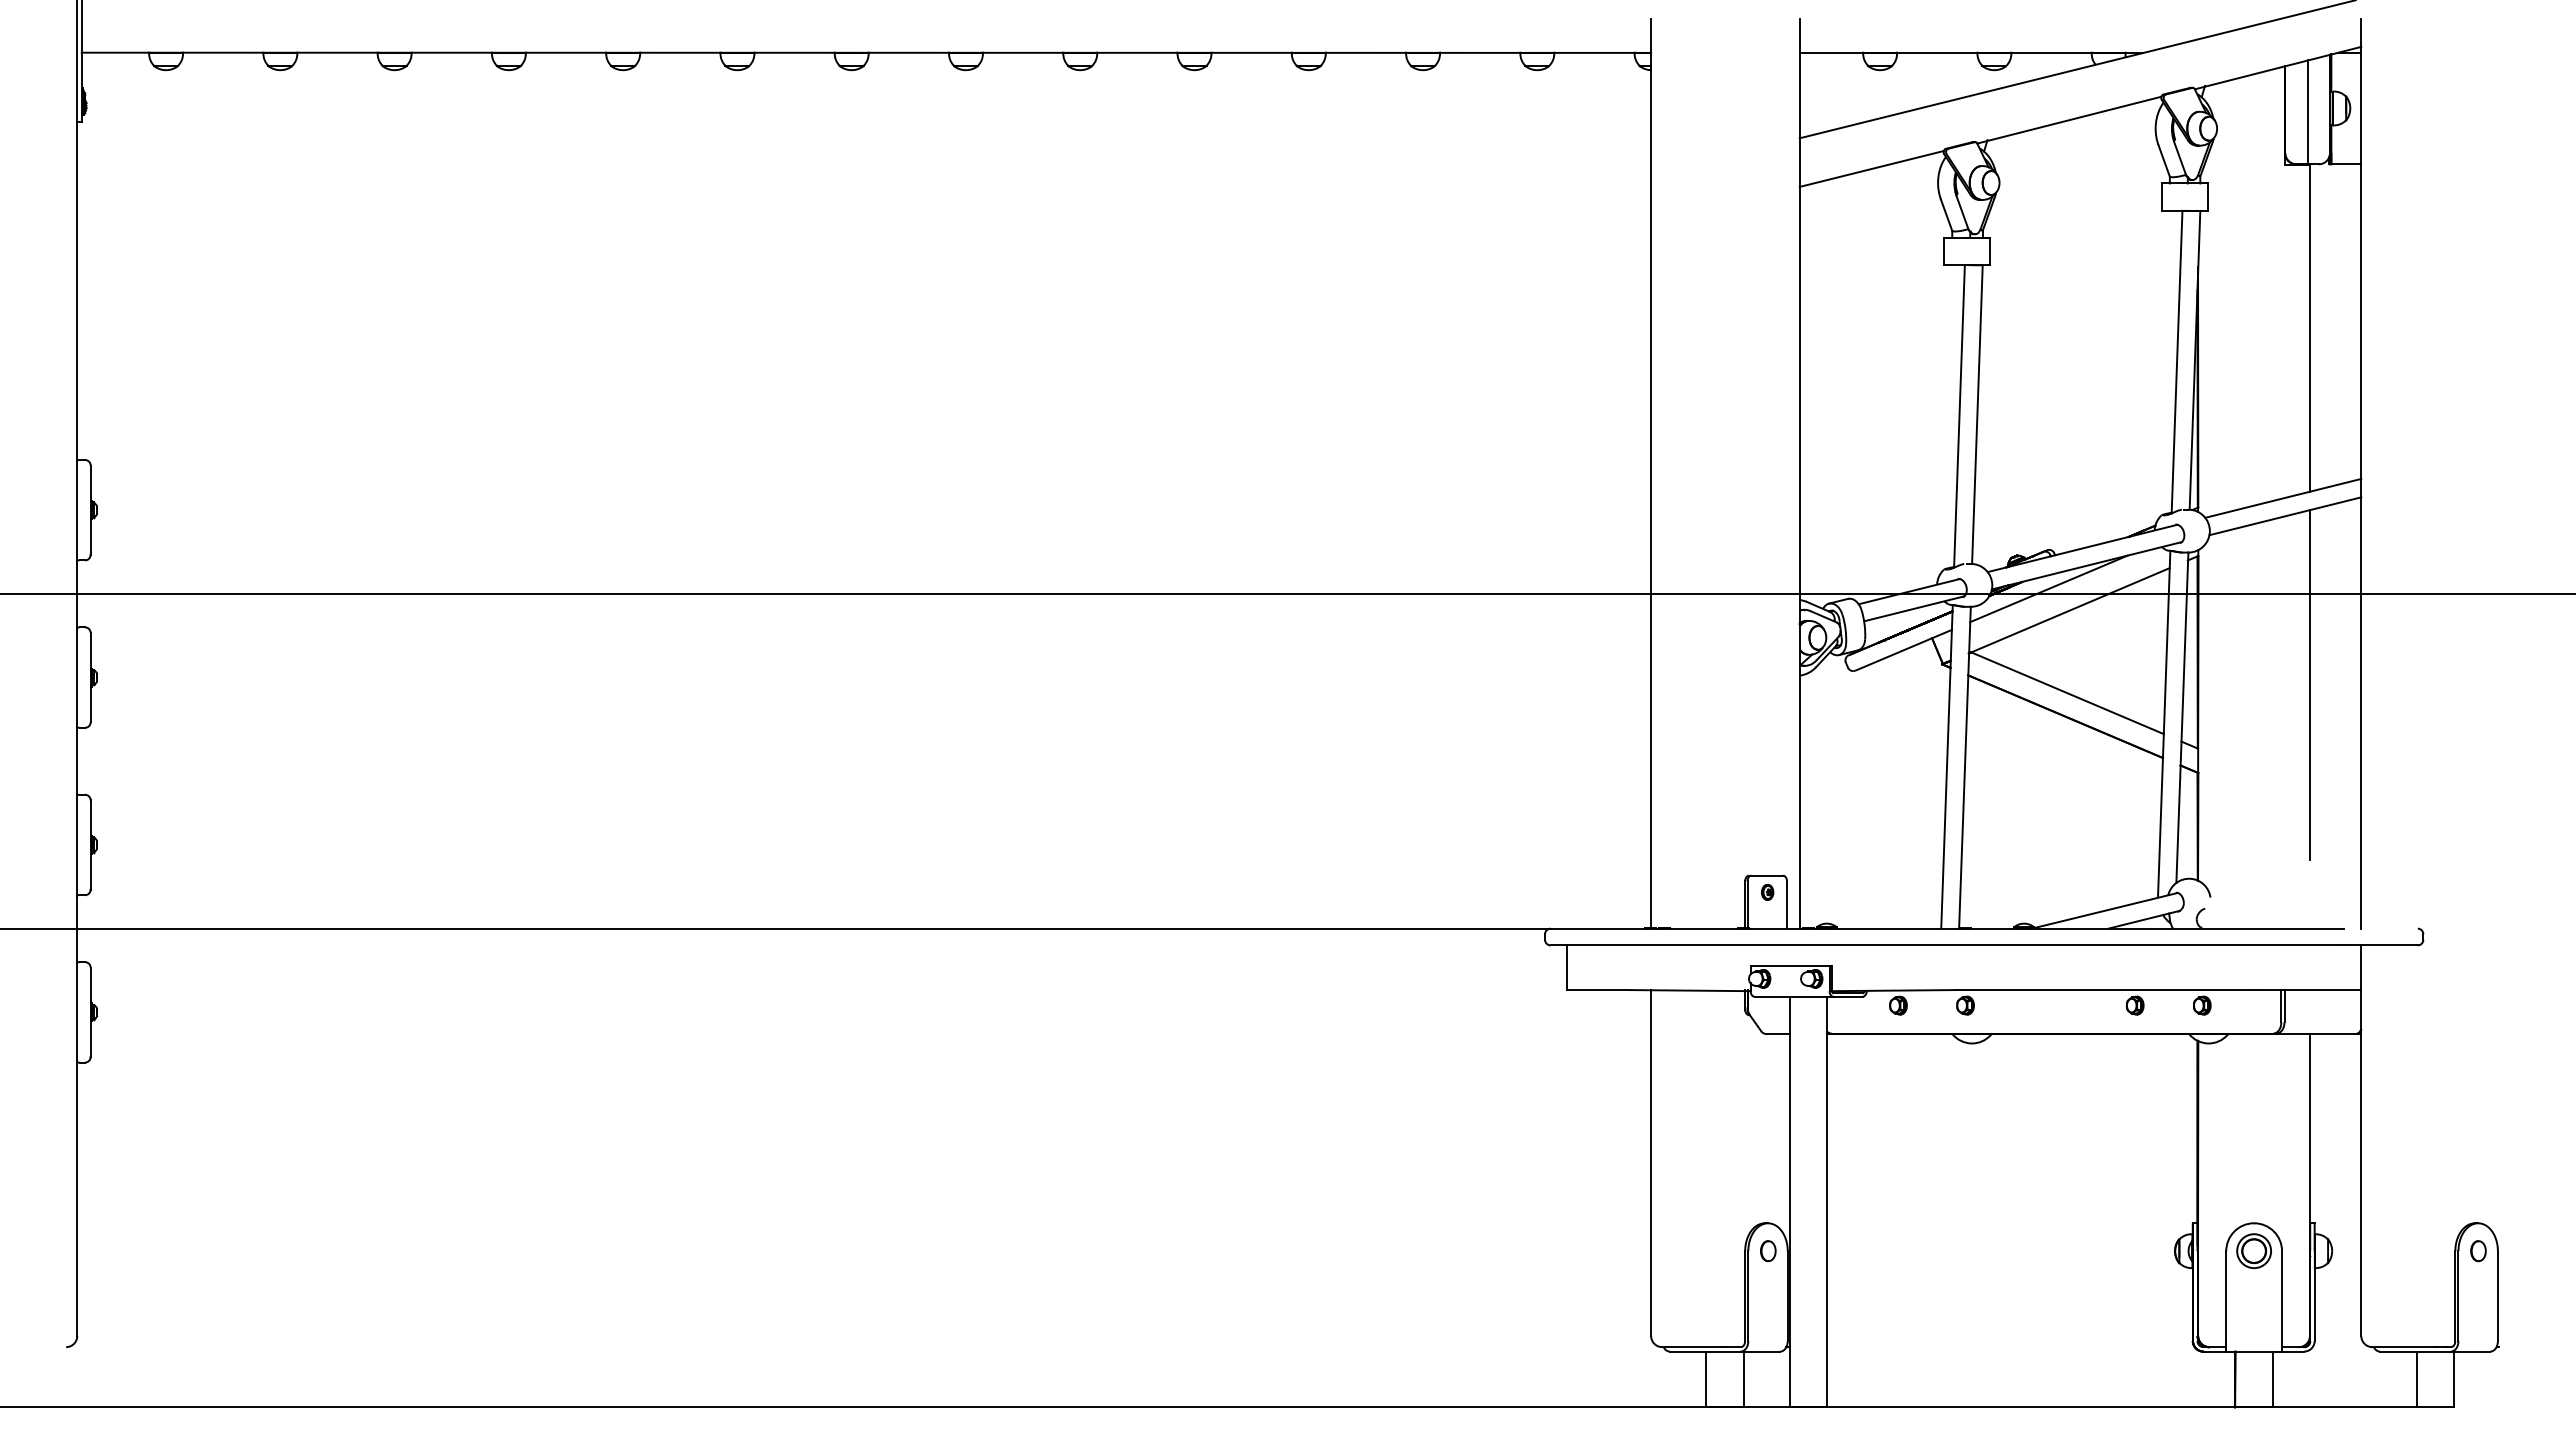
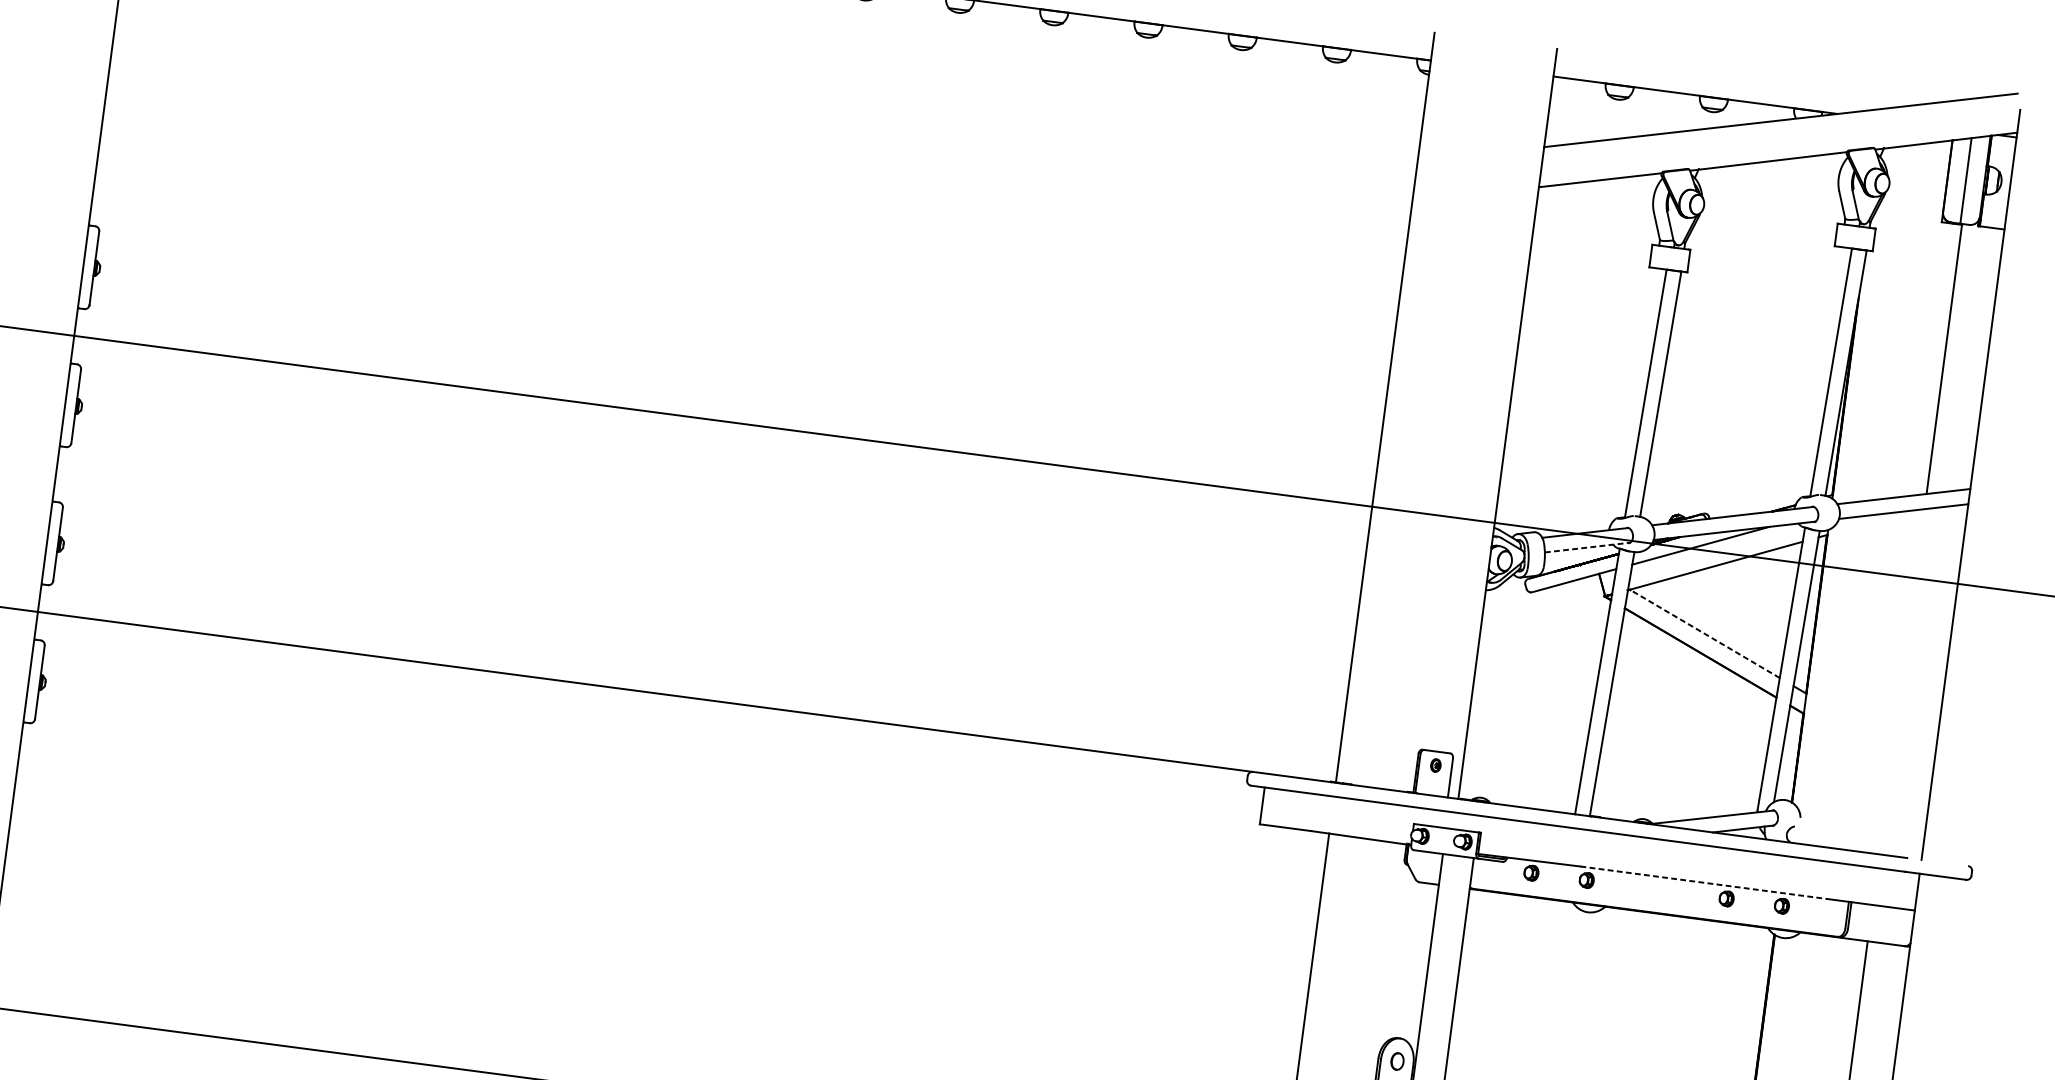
line: (1914, 608) -> (1587, 547), solid -> dashed
line: (2309, 685) -> (1905, 653), removed
line: (2067, 693) -> (1704, 634), solid -> dashed
line: (2105, 990) -> (1703, 883), solid -> dashed

